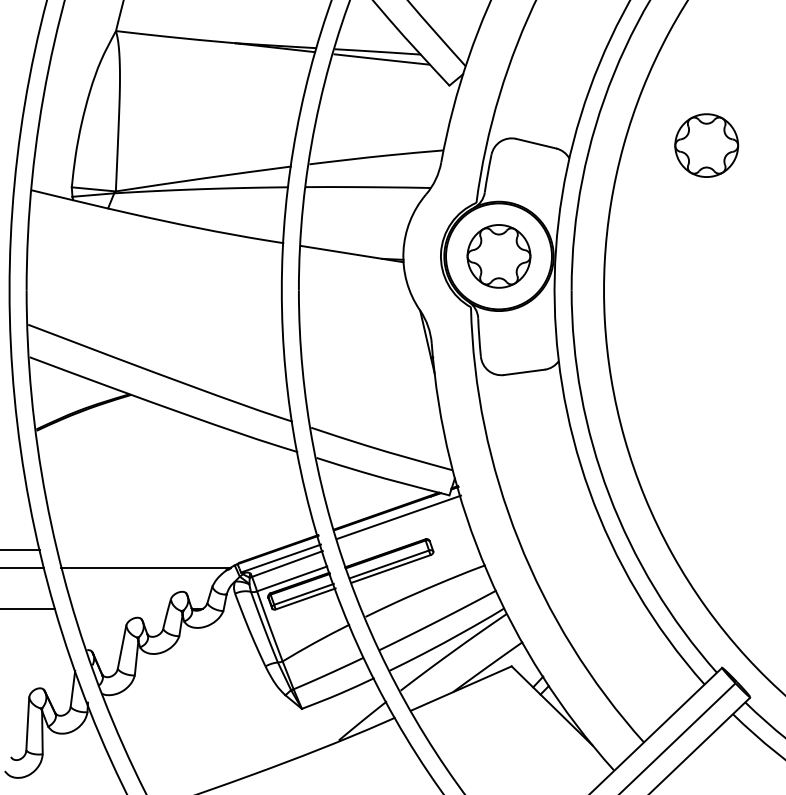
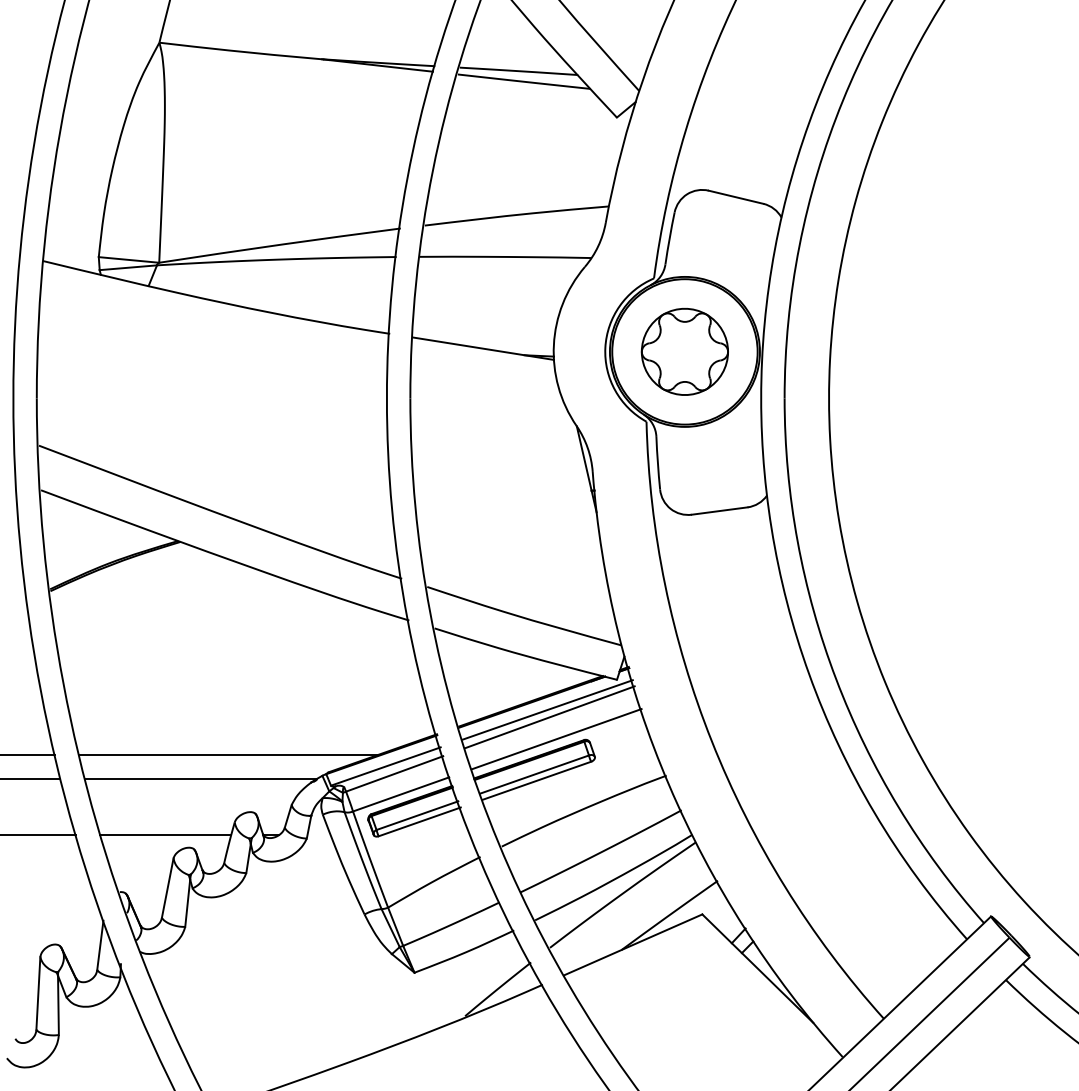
part: (706, 145) -> (969, 199), removed
line: (400, 522) -> (549, 717), added
line: (405, 538) -> (556, 739), added
line: (166, 549) -> (228, 754), added
line: (120, 608) -> (165, 835), added

